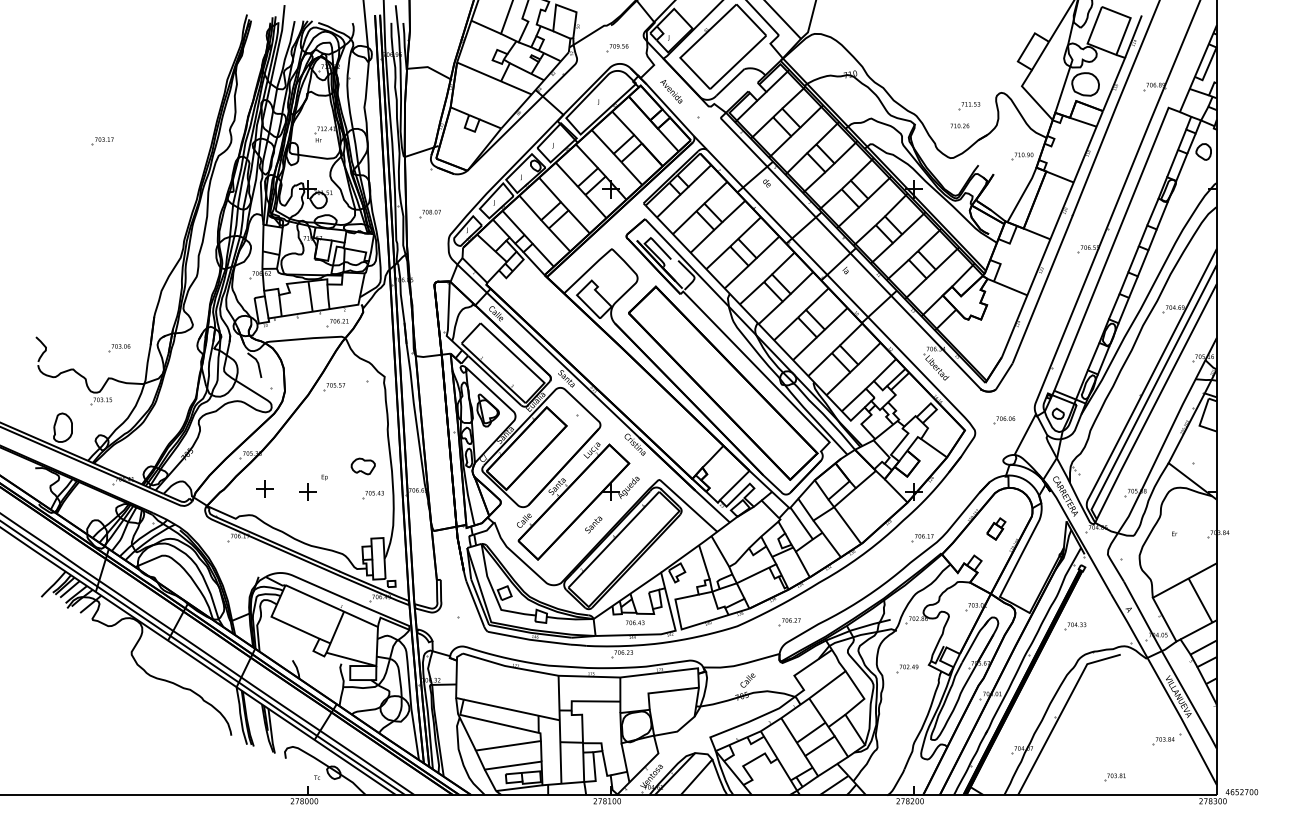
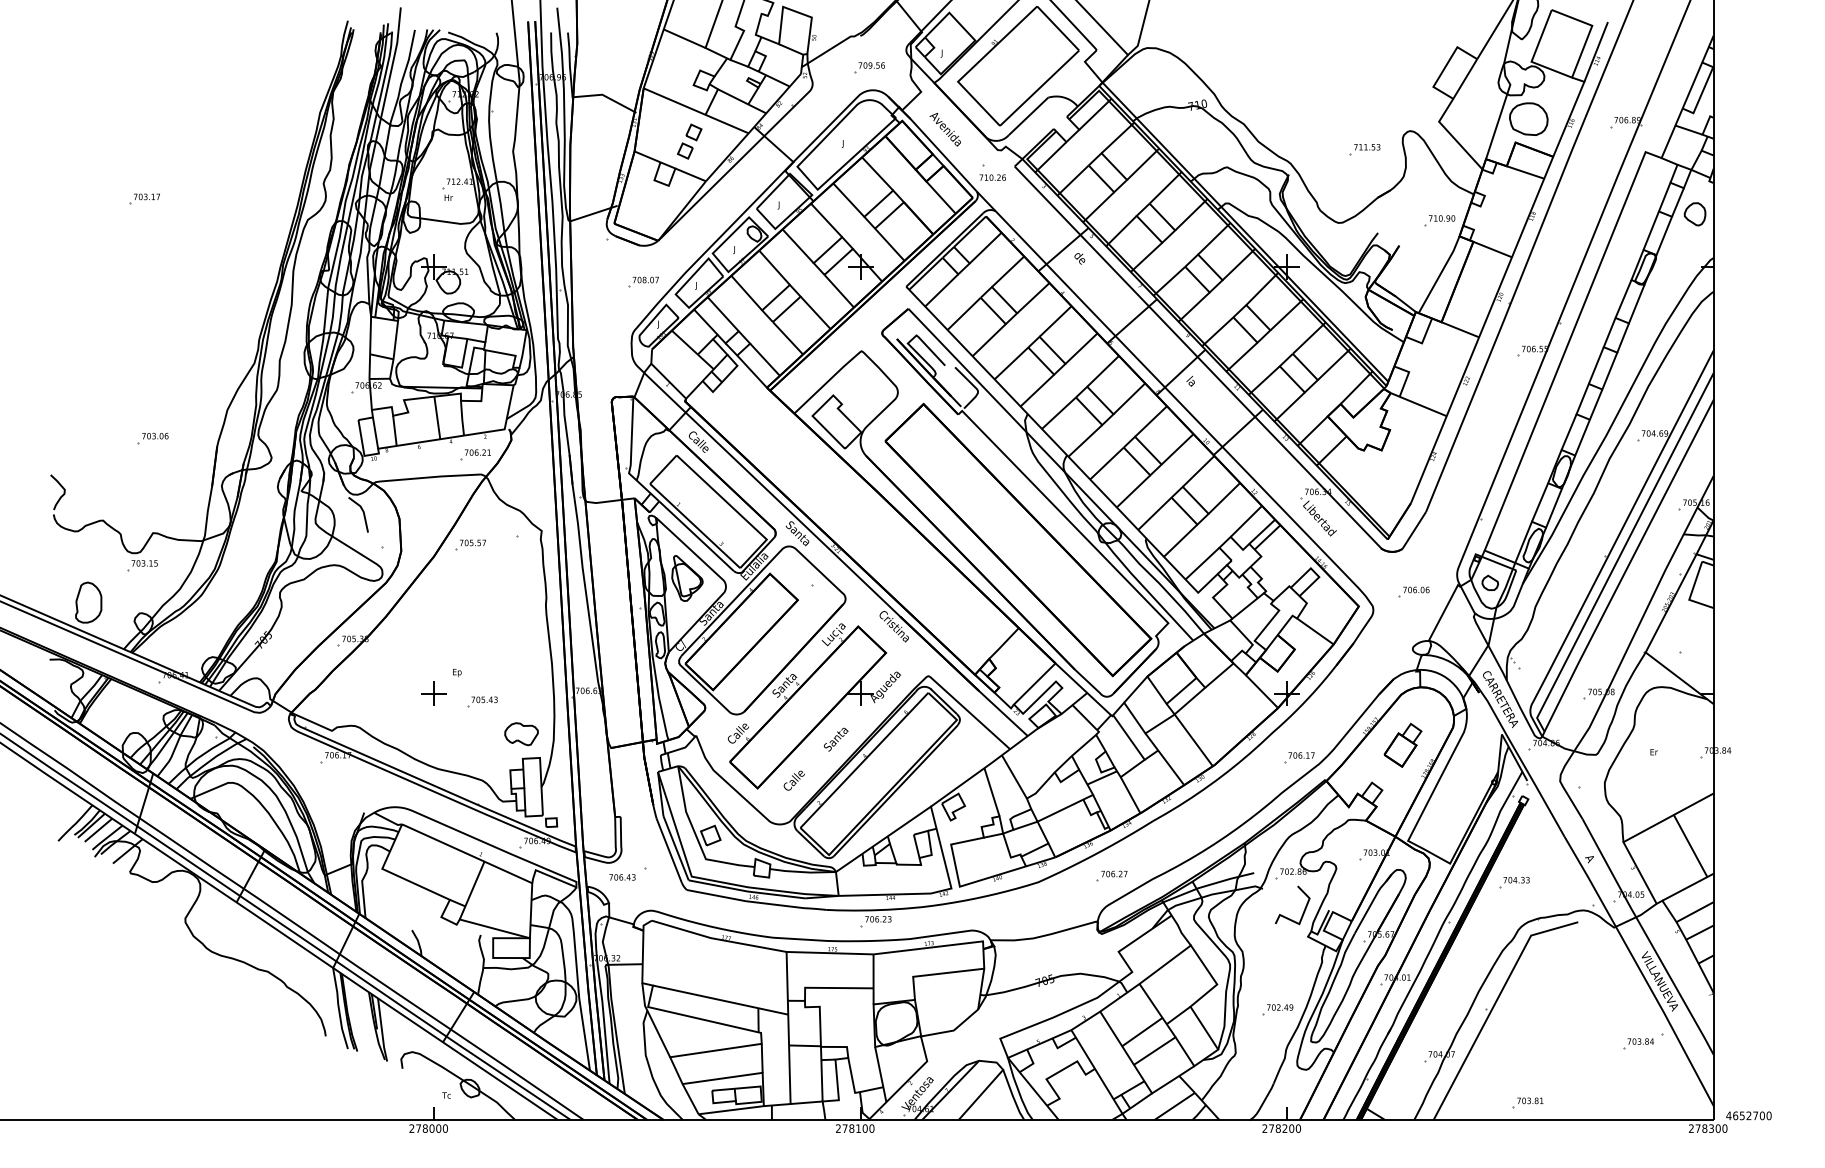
part: (489, 100) -> (689, 141), added
text: (959, 125) -> (992, 177), moved
part: (429, 213) -> (643, 281), moved
part: (118, 348) -> (152, 438), moved
part: (363, 466) -> (521, 734), moved
part: (264, 488) -> (372, 688), removed
part: (373, 494) -> (482, 701), moved
part: (995, 528) -> (1402, 744), size x1.43
text: (635, 622) -> (622, 877), moved
line: (925, 646) -> (1303, 910), added
part: (907, 668) -> (1277, 1009), moved
text: (747, 680) -> (793, 780), moved
part: (1114, 777) -> (1527, 1102), moved

